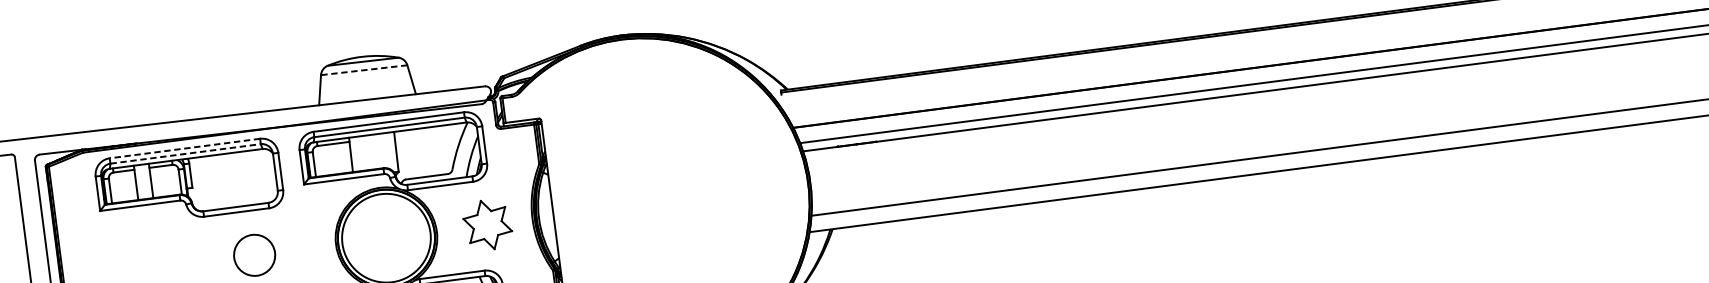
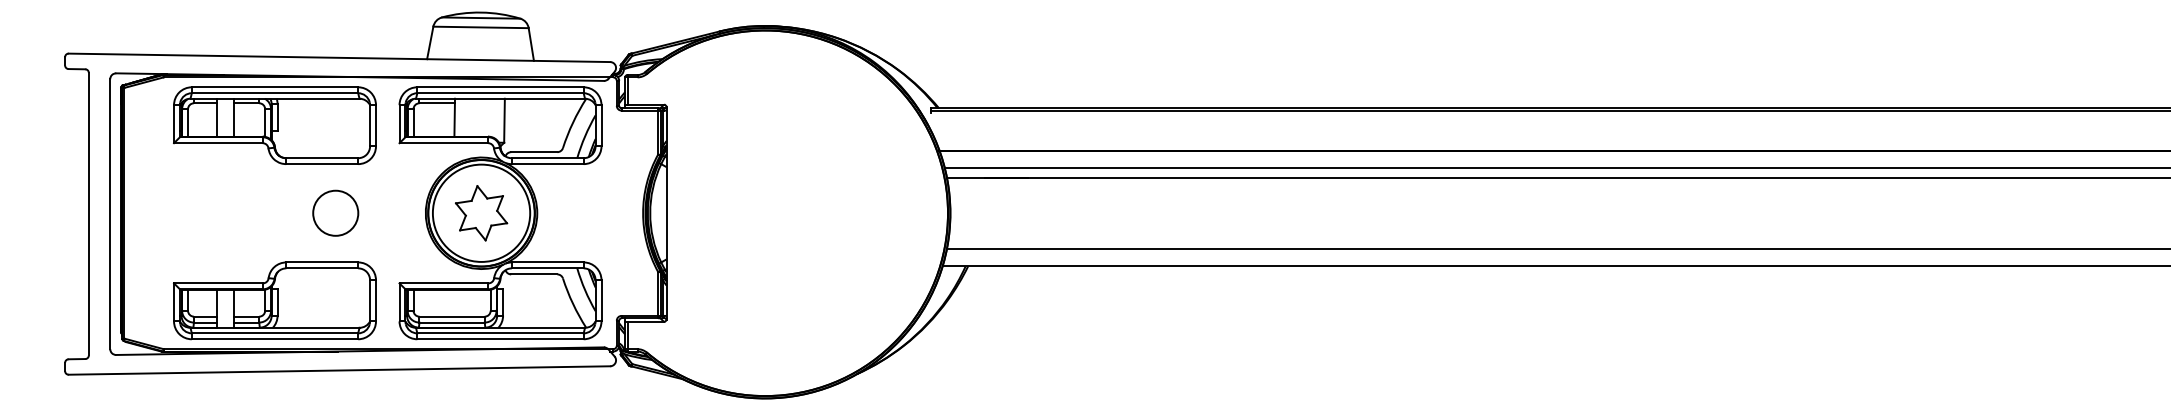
line: (364, 70) -> (481, 27), dashed -> solid
line: (184, 148) -> (274, 87), dashed -> solid
line: (186, 154) -> (275, 93), dashed -> solid
part: (487, 225) -> (481, 213), moved

